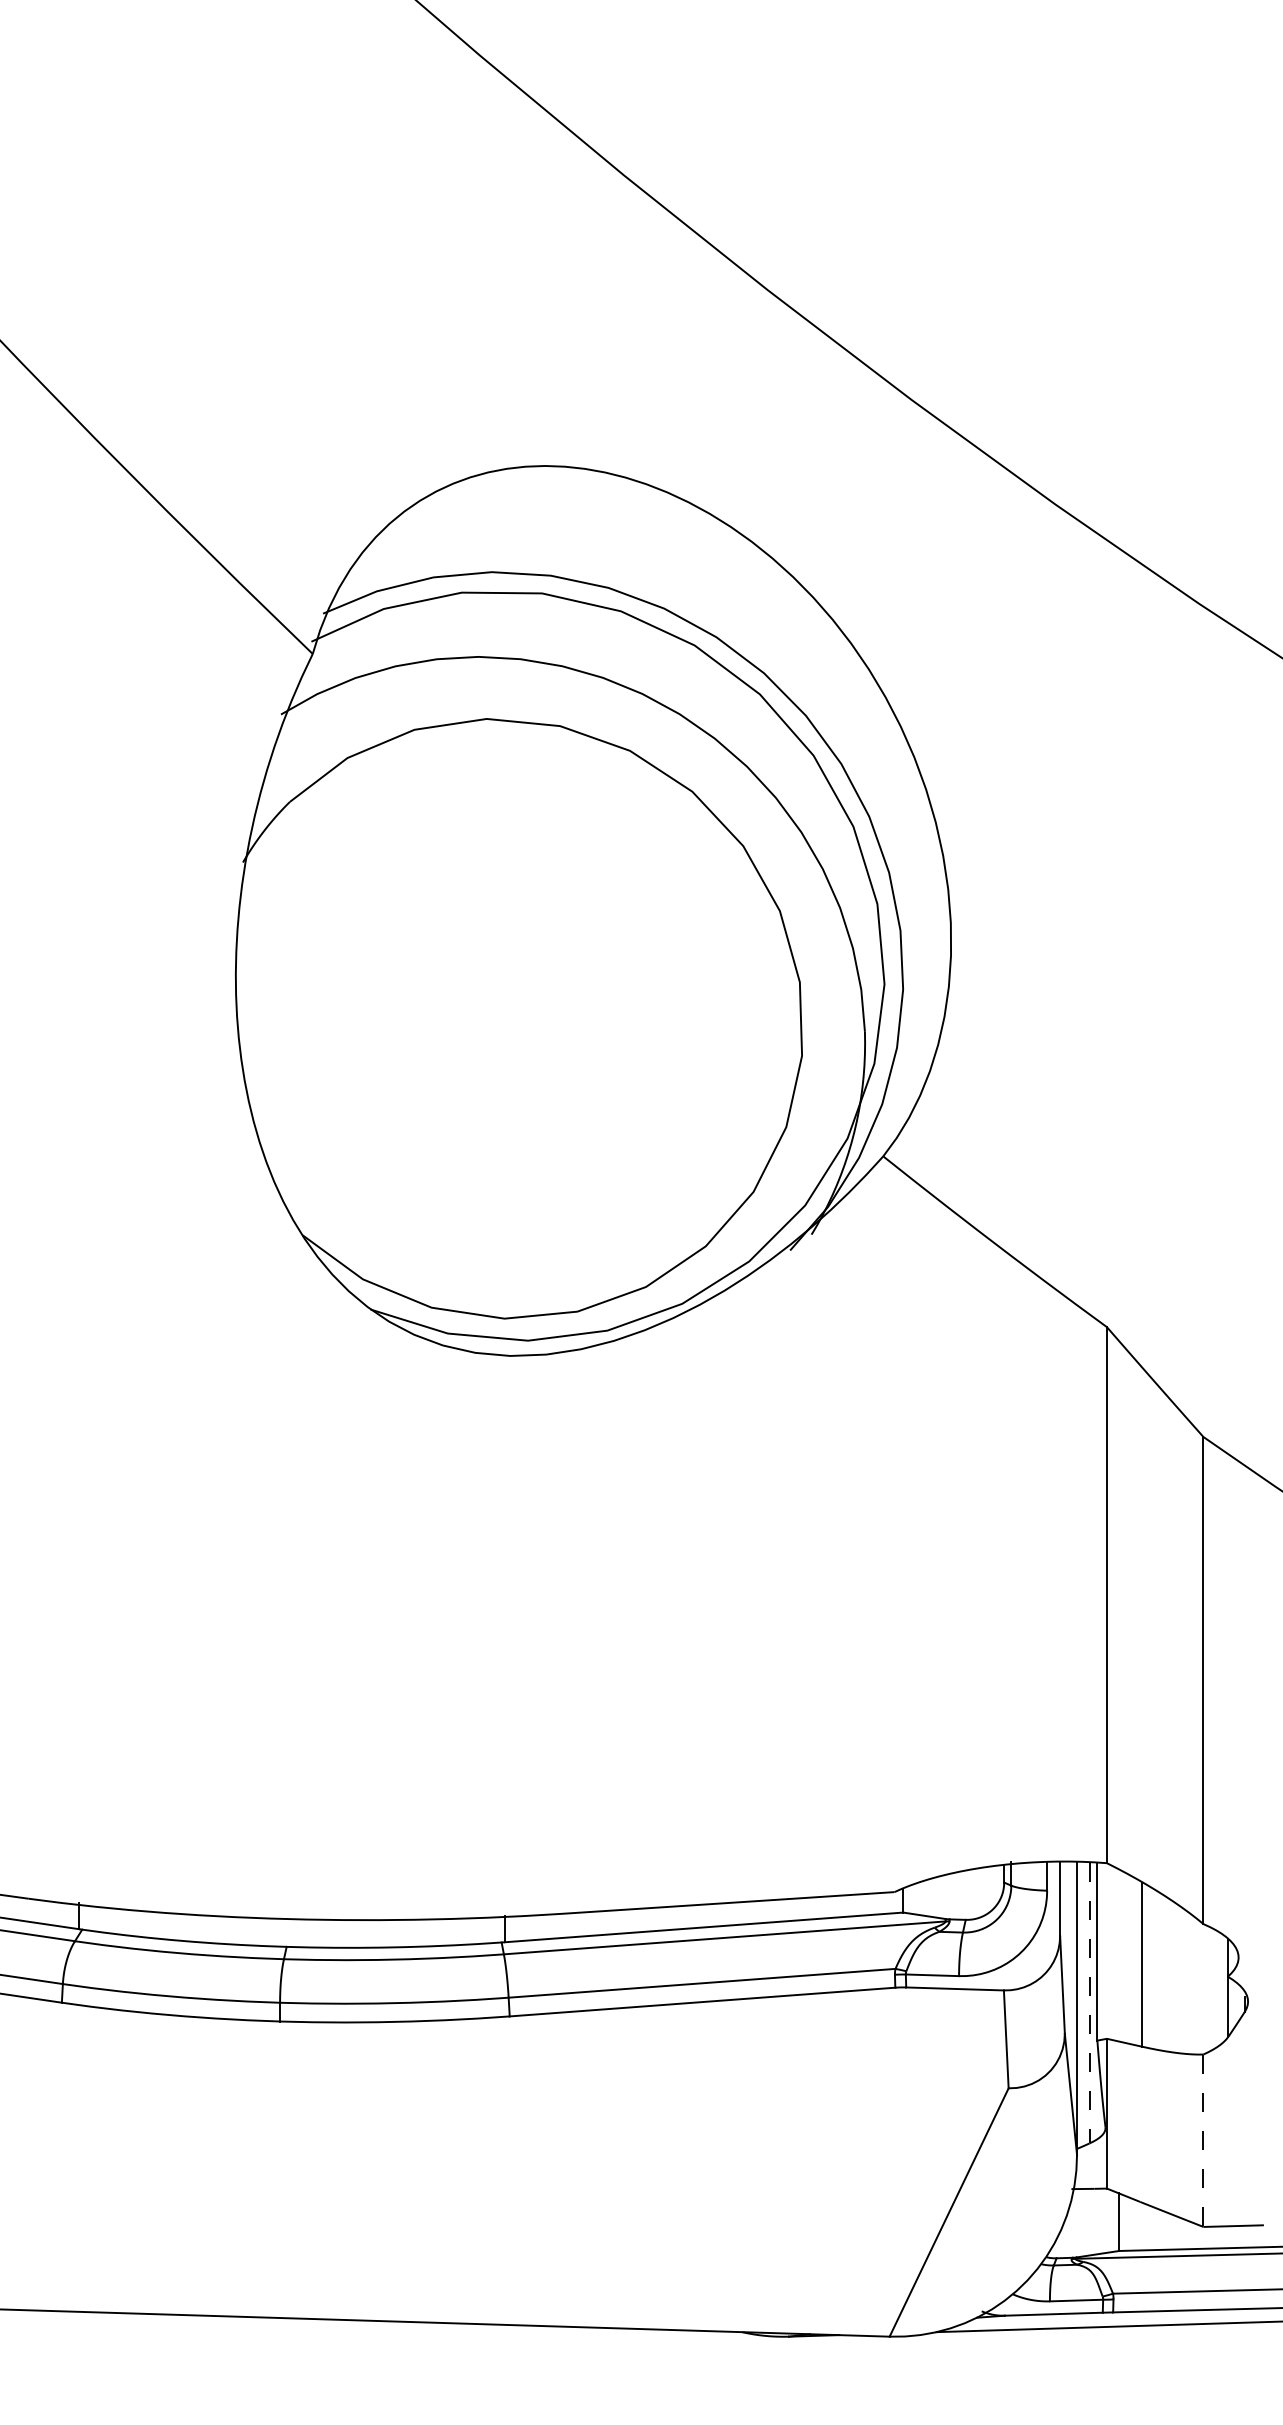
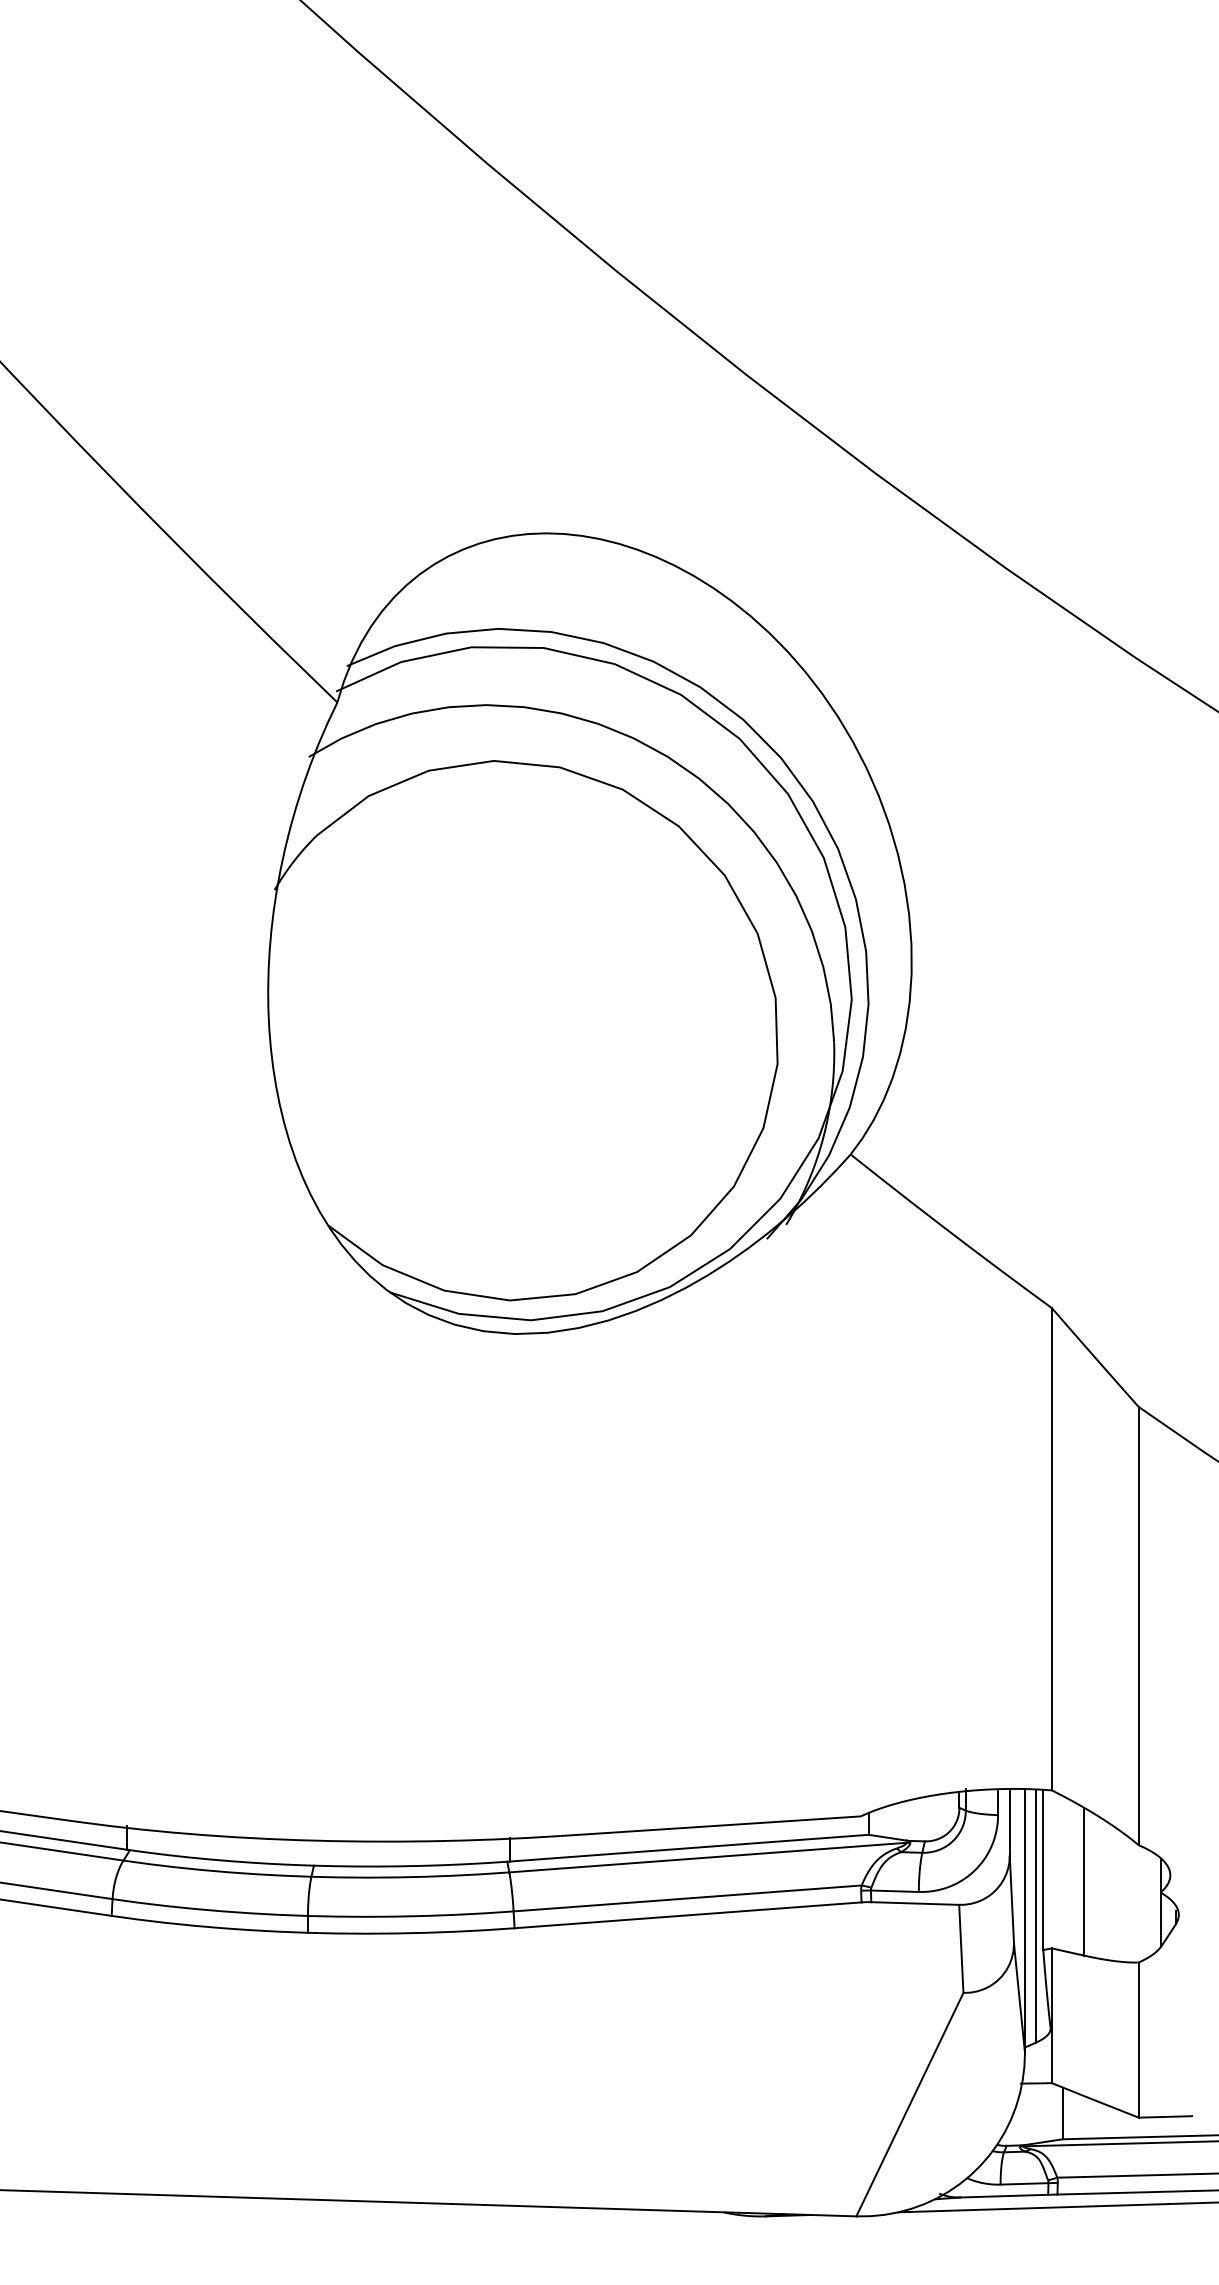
line: (1089, 2003) -> (1036, 1916), dashed -> solid
line: (1203, 2141) -> (1138, 2040), dashed -> solid

